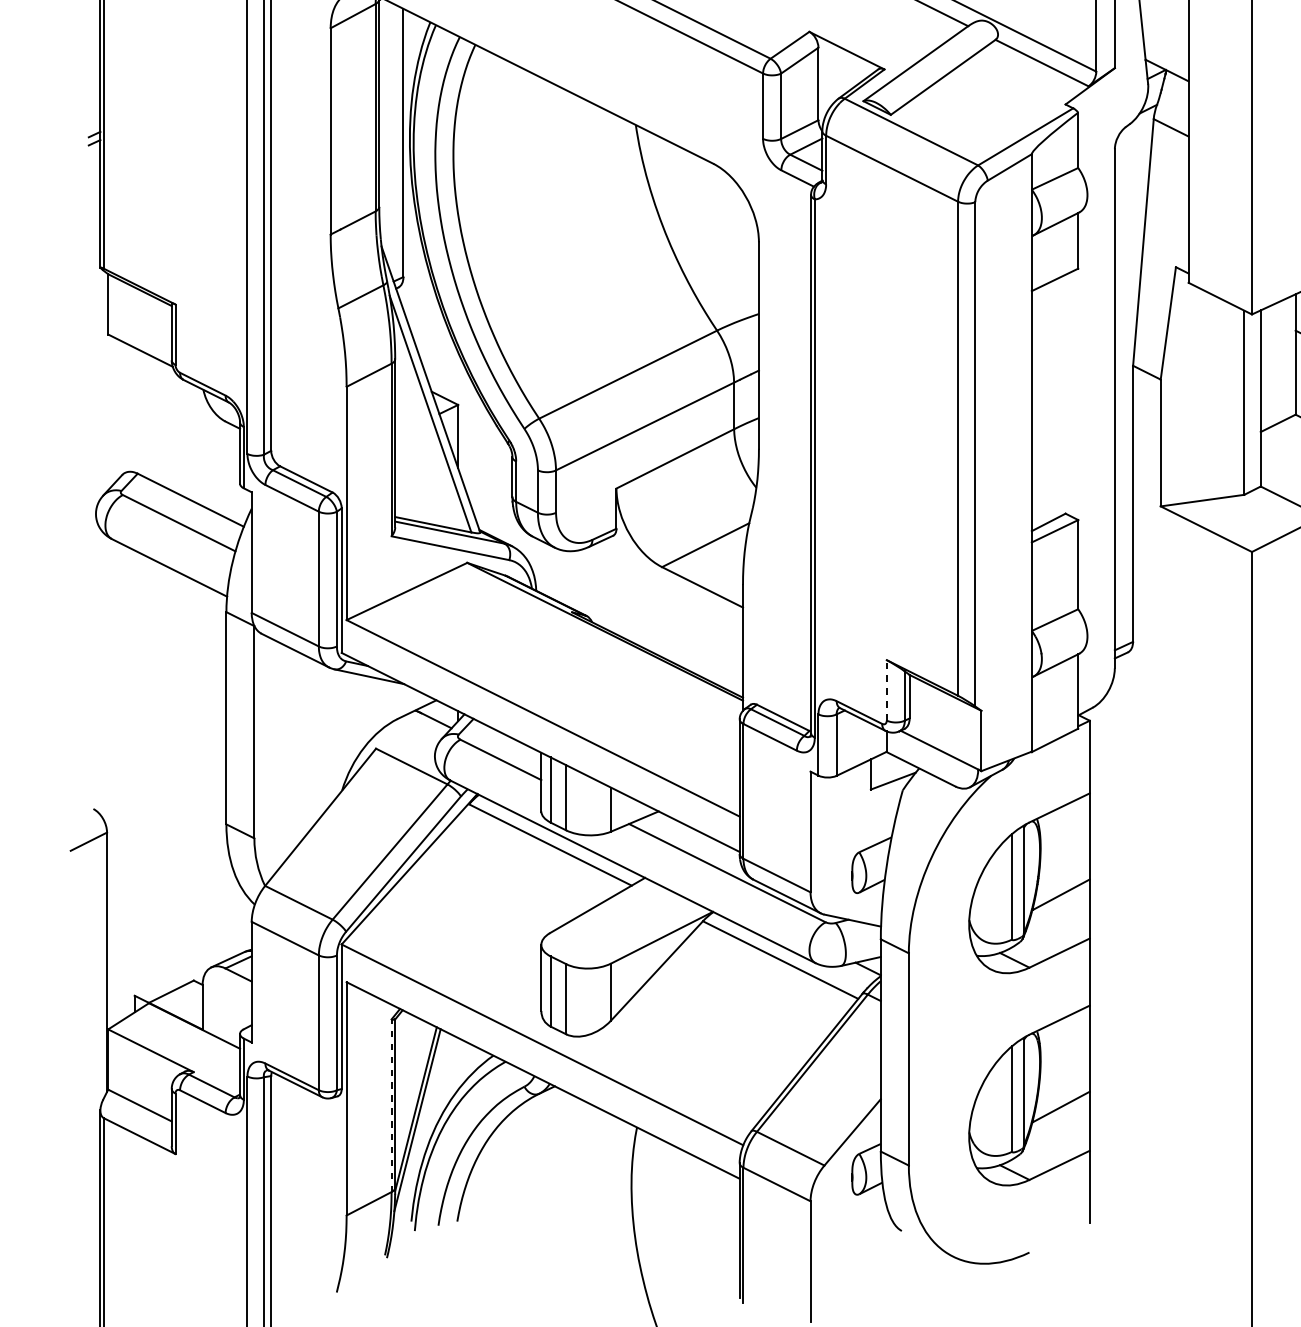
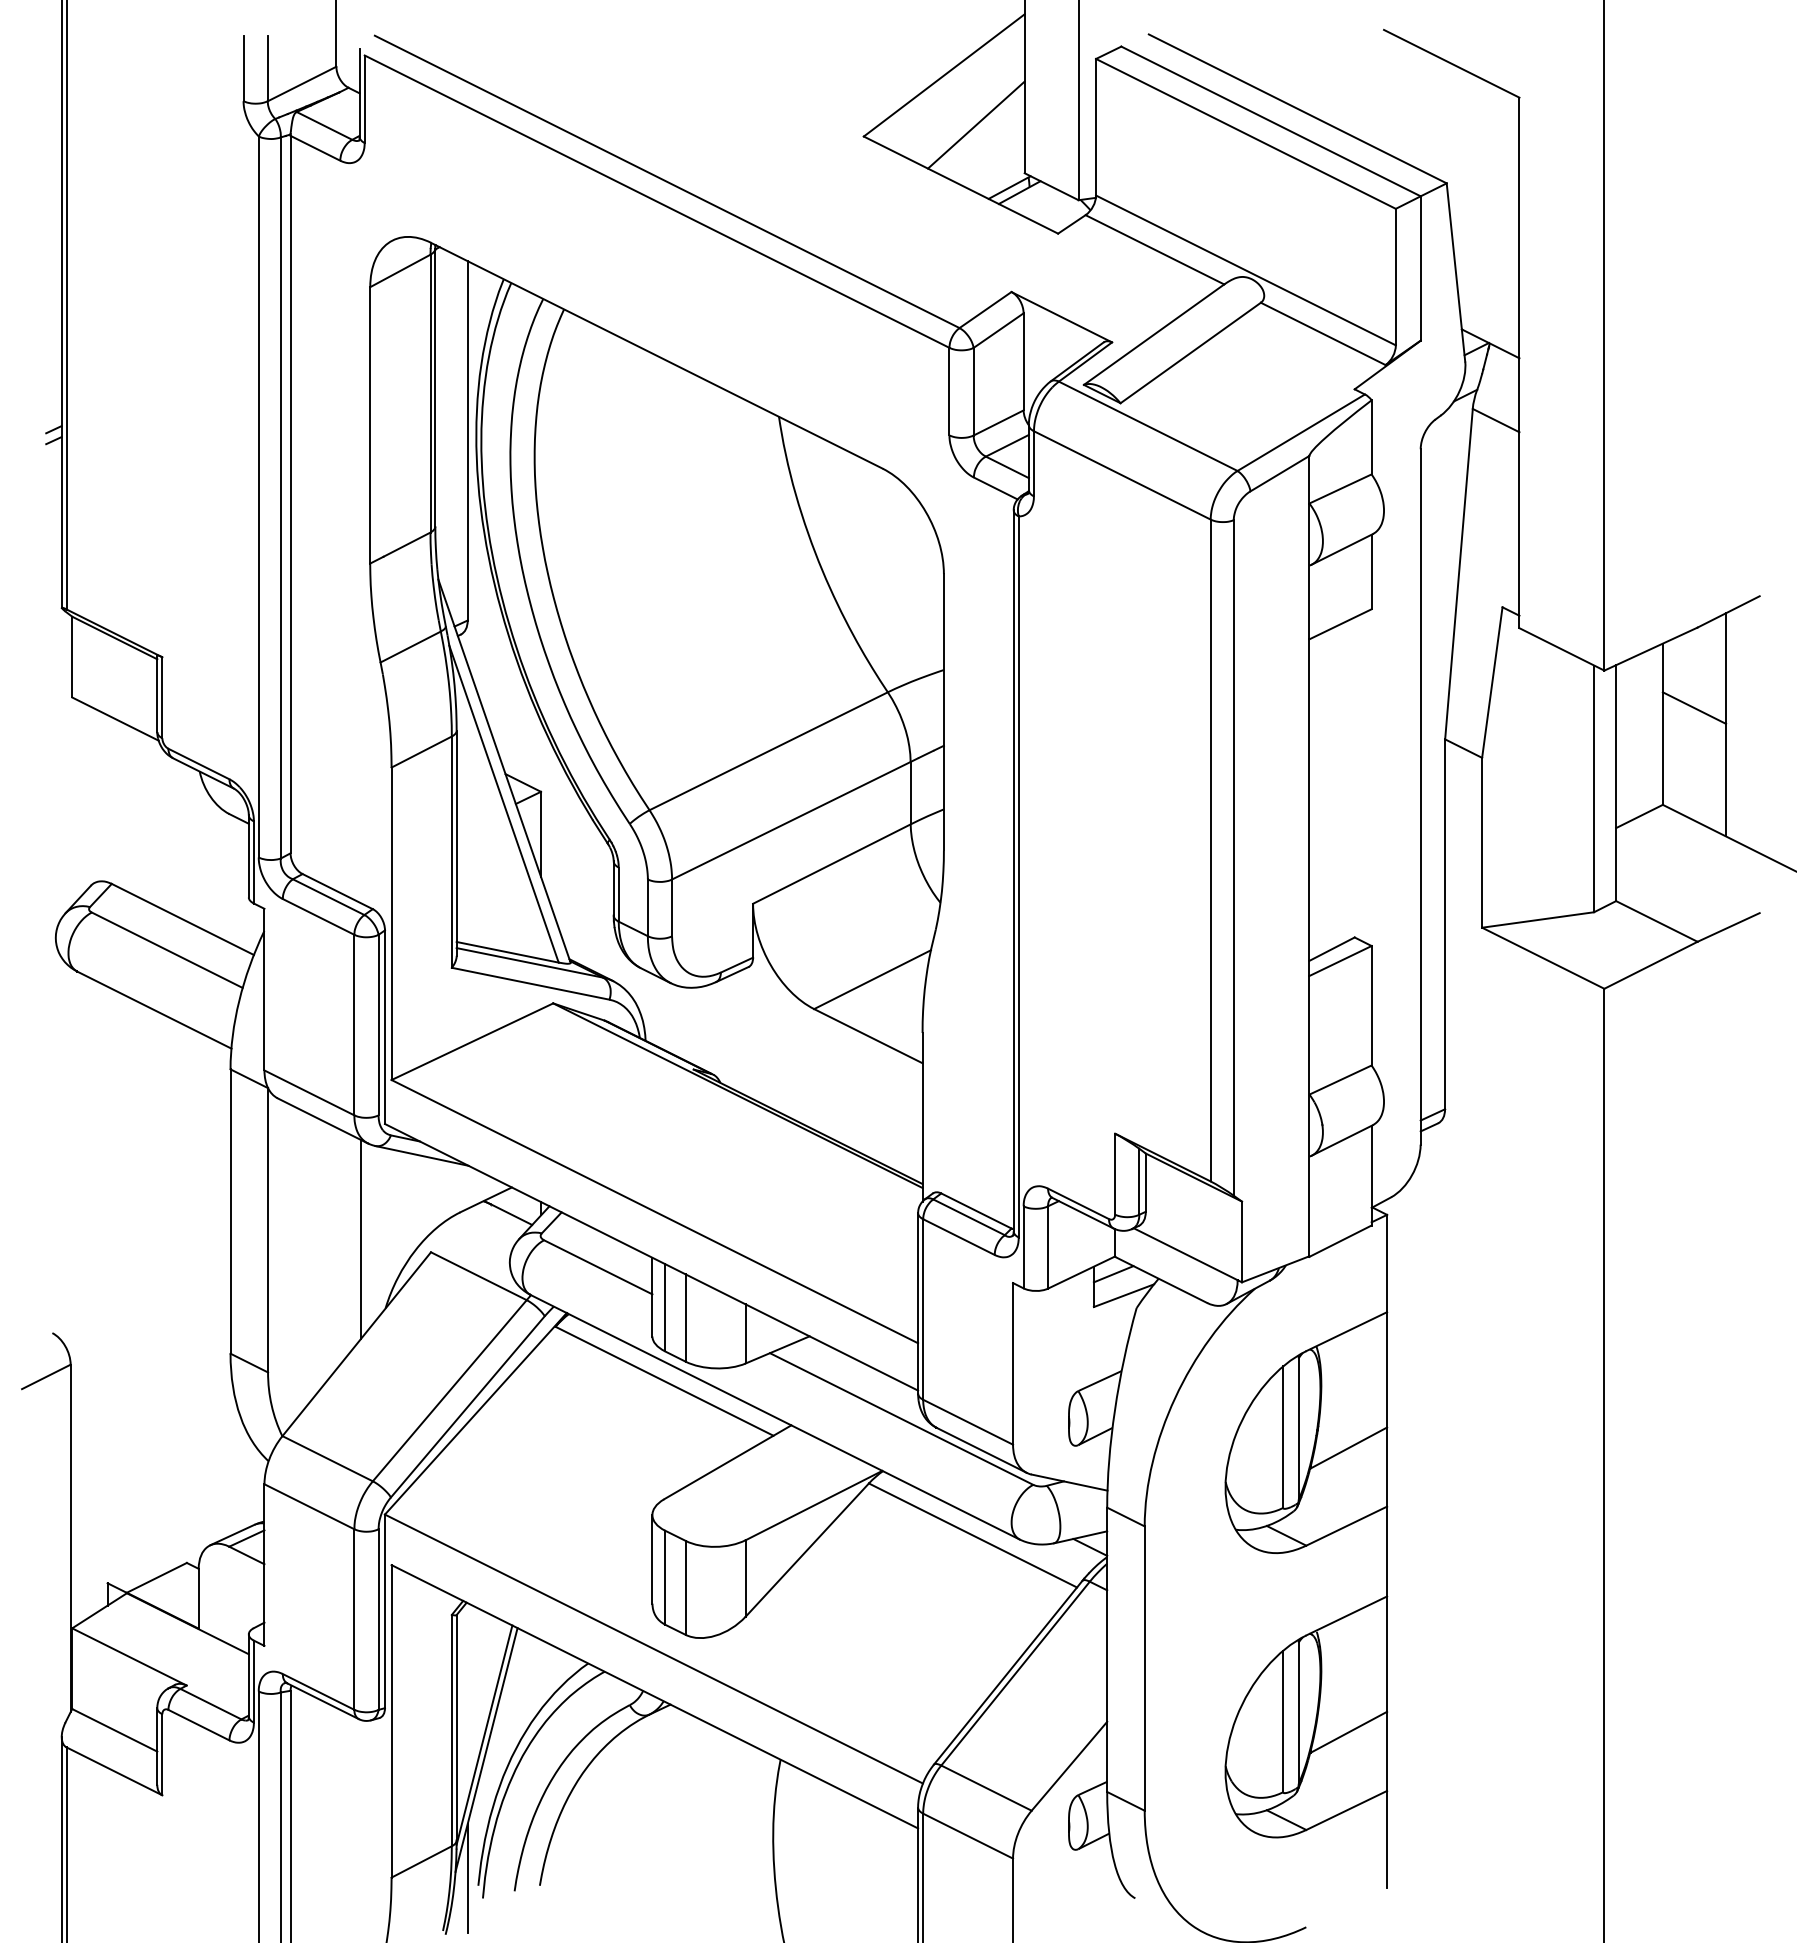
line: (887, 690) -> (1115, 1174), dashed -> solid
line: (323, 739) -> (360, 1239), added
line: (885, 765) -> (1113, 1274), added
line: (391, 1105) -> (451, 1730), dashed -> solid
line: (403, 1216) -> (467, 1878), added

